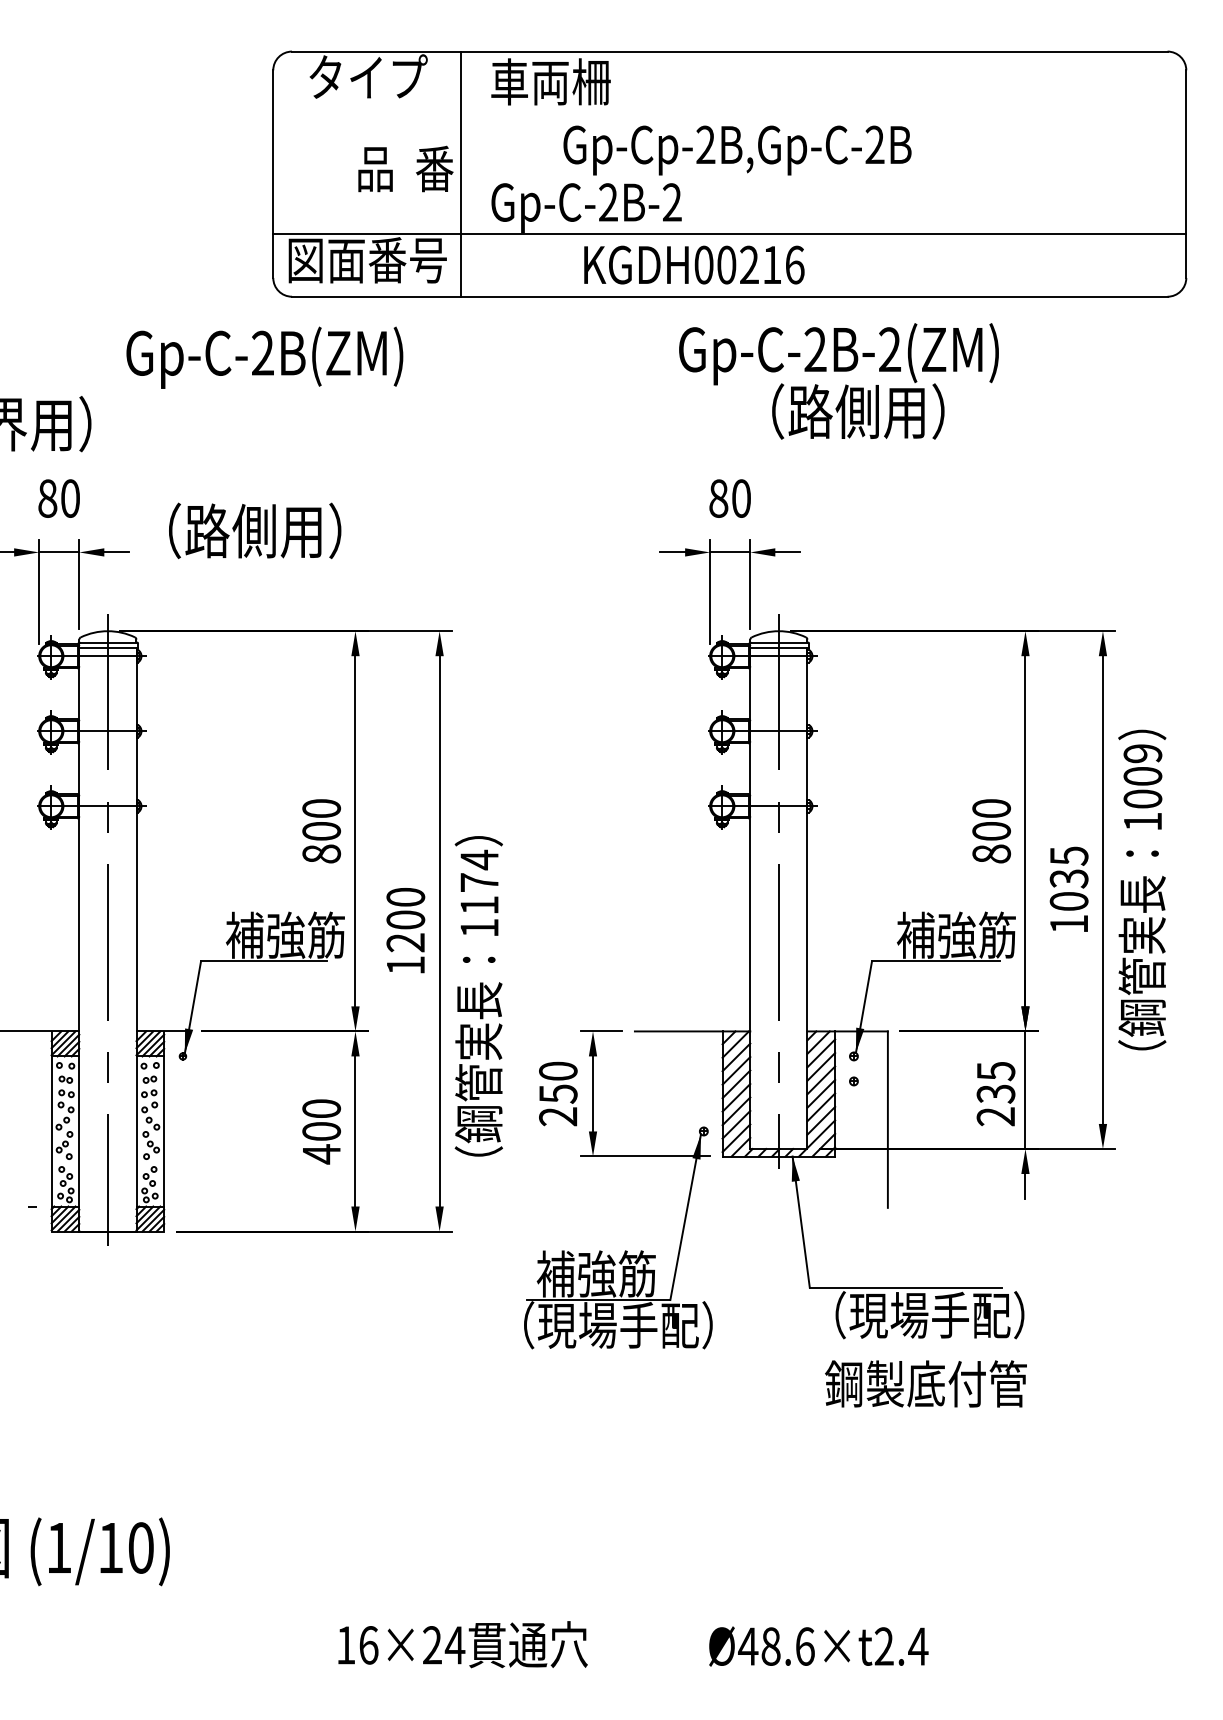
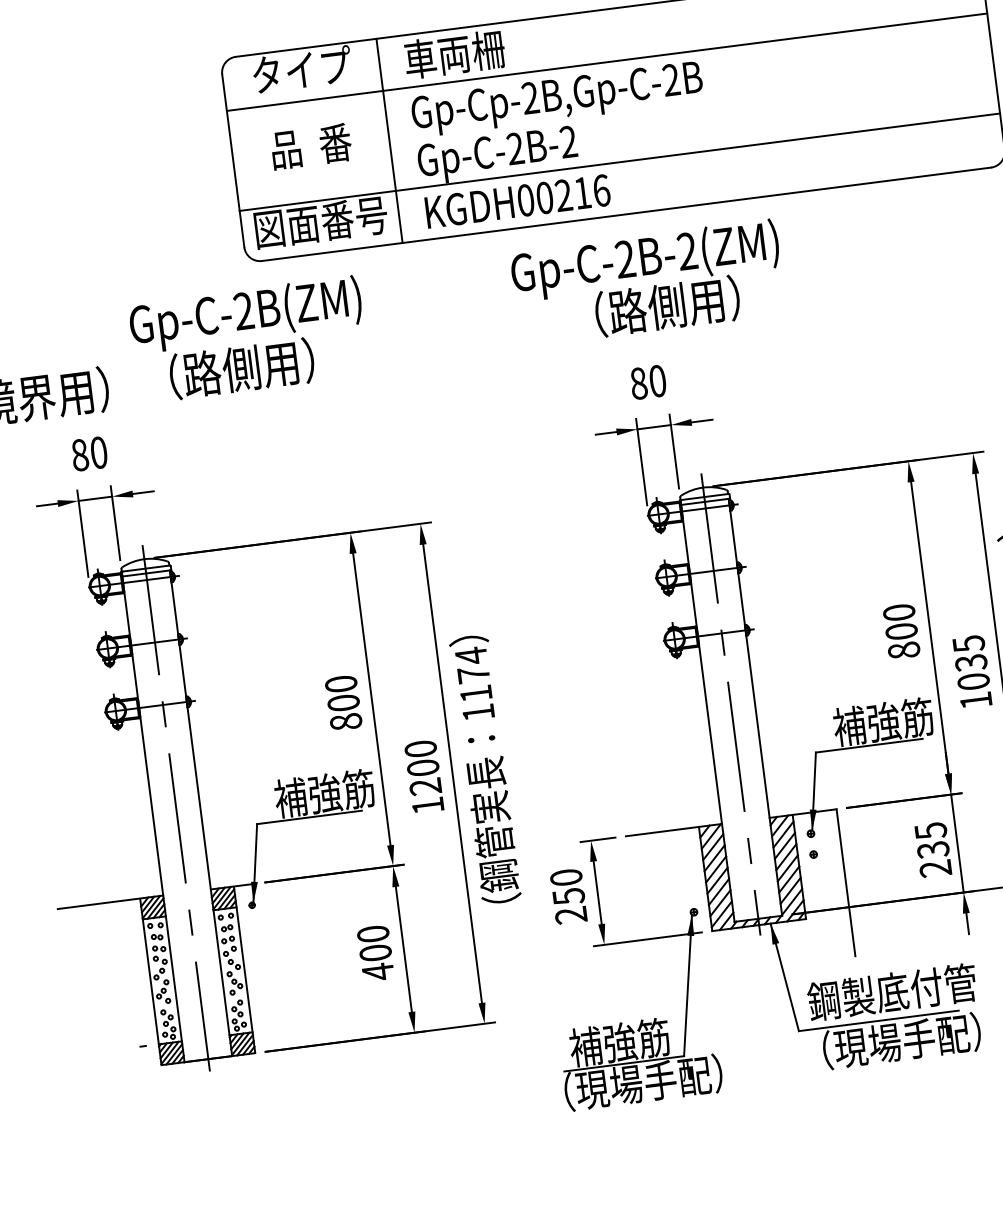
line: (729, 114) -> (606, 62), added
text: (737, 150) -> (557, 99), moved
text: (405, 168) -> (311, 146), moved
text: (694, 264) -> (517, 200), moved
text: (838, 381) -> (647, 283), moved
text: (255, 530) -> (242, 368), moved
text: (478, 996) -> (484, 769), moved
text: (925, 1383) -> (891, 991), moved

